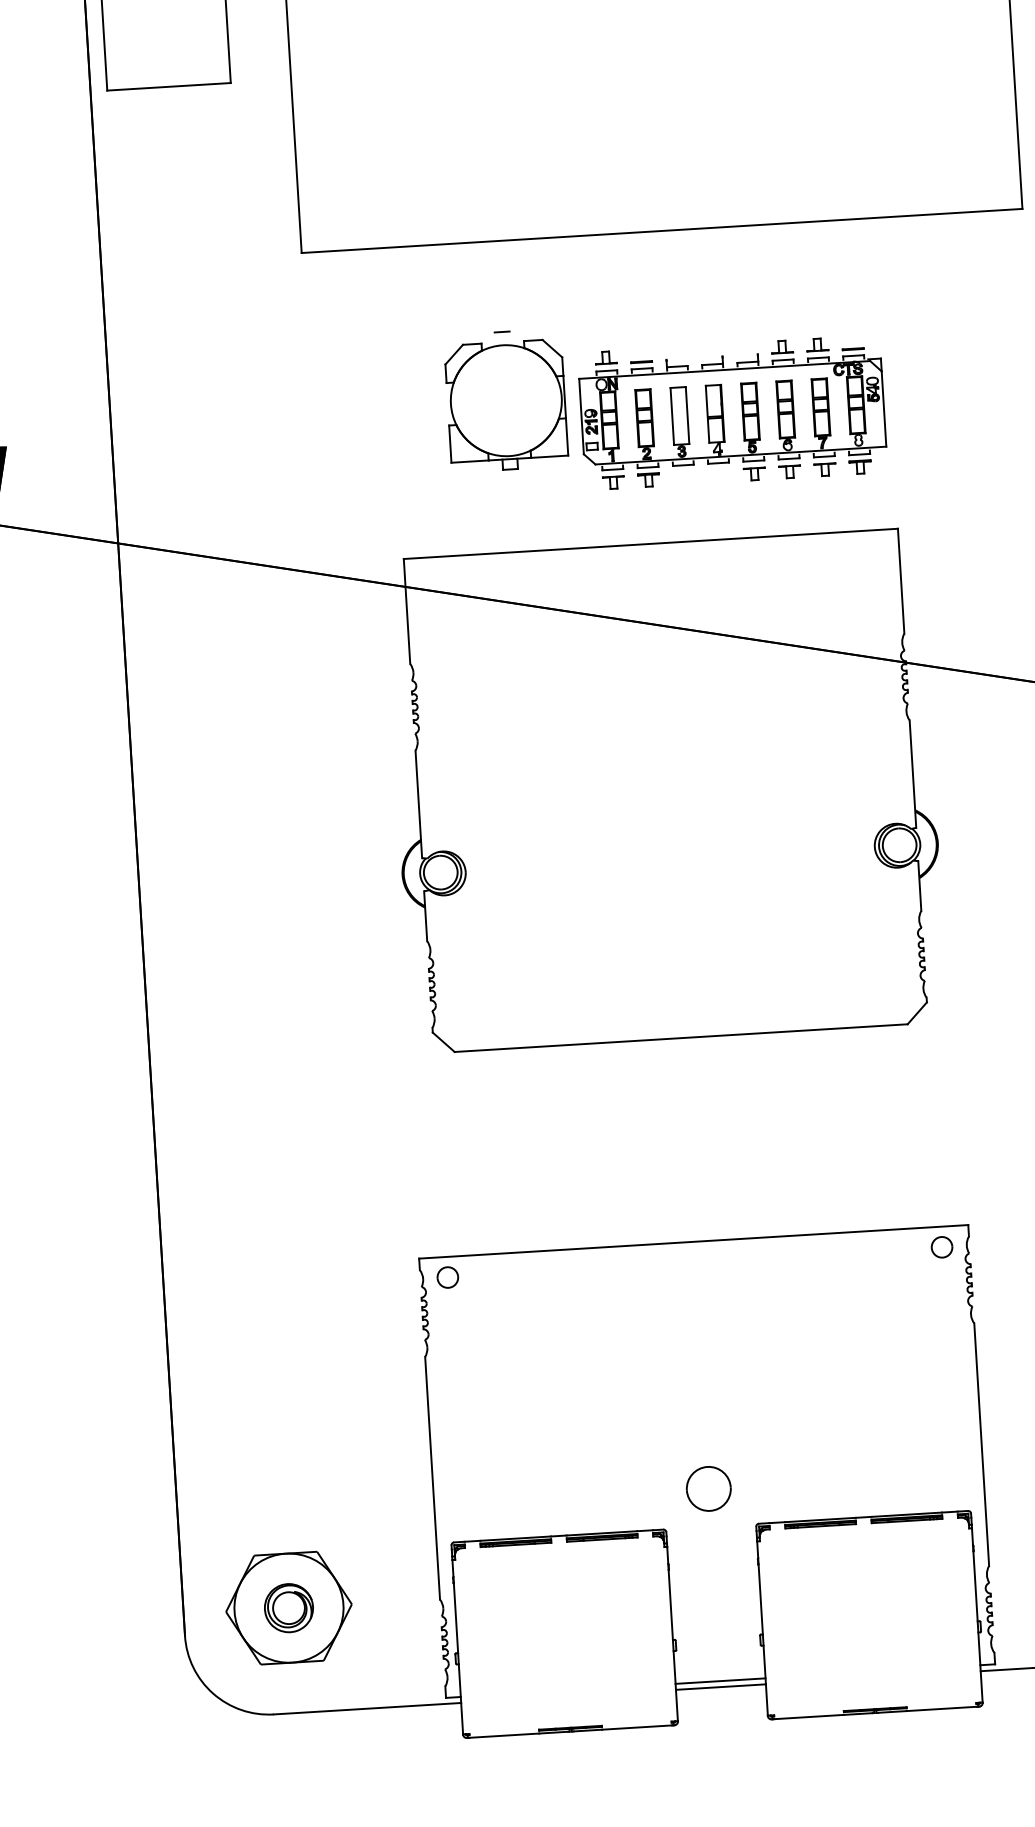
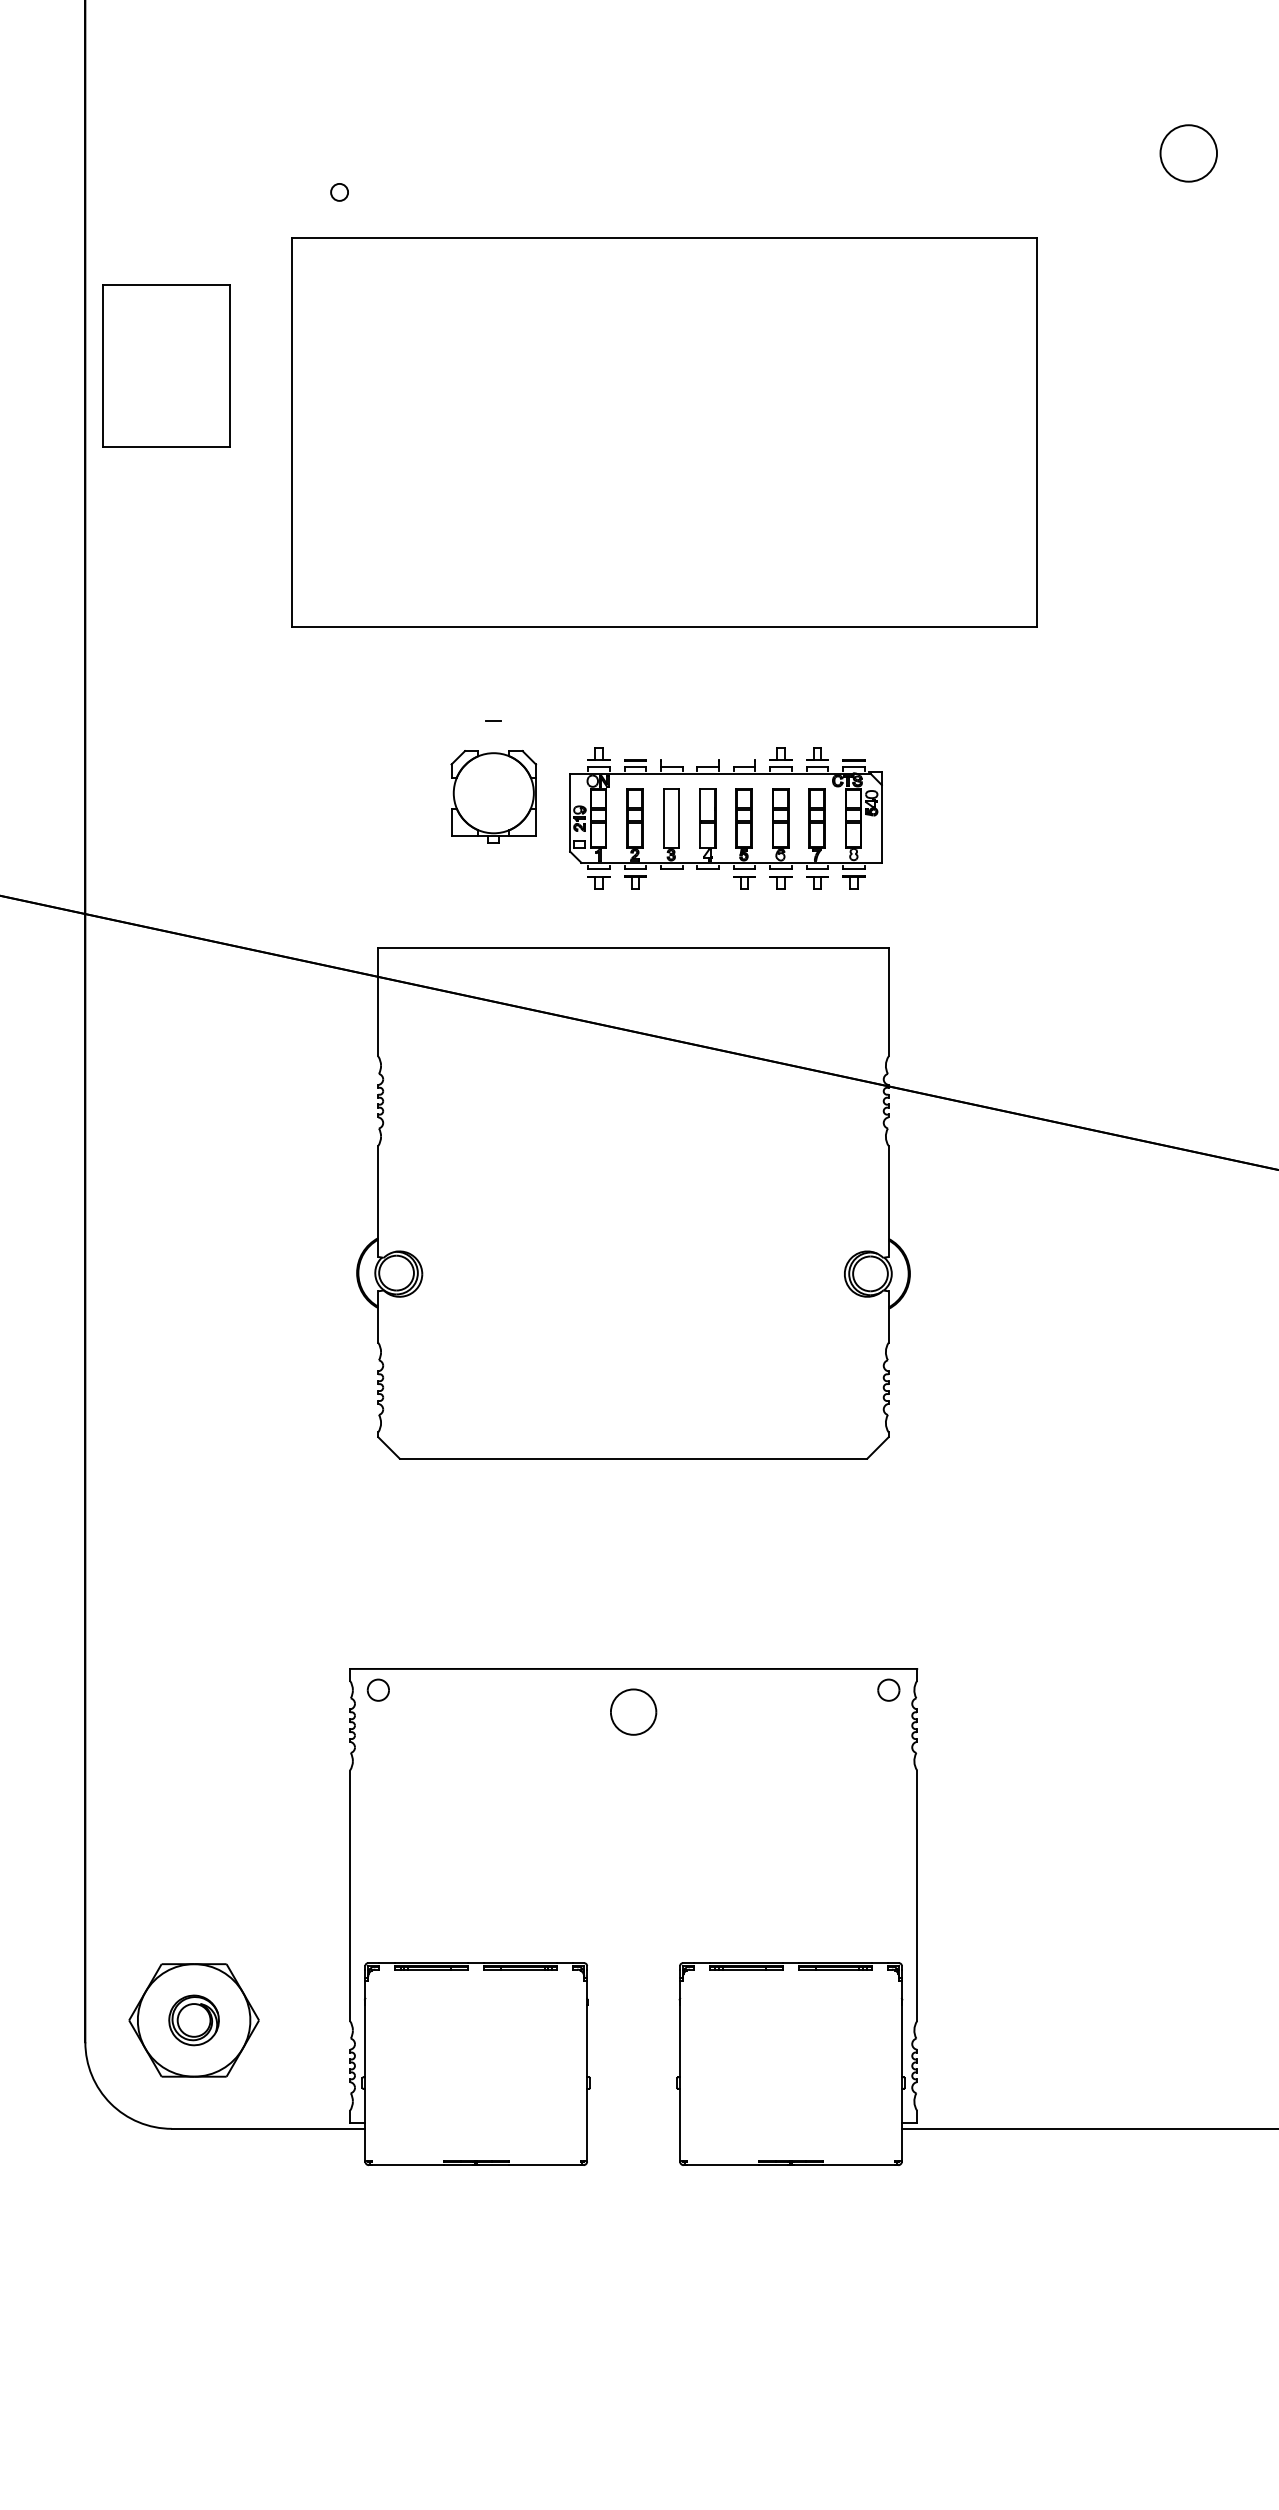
part: (506, 405) -> (493, 796), size x0.7
part: (708, 1488) -> (633, 1711), moved
line: (720, 1680) -> (633, 2122), removed
line: (720, 1686) -> (633, 2128), removed

